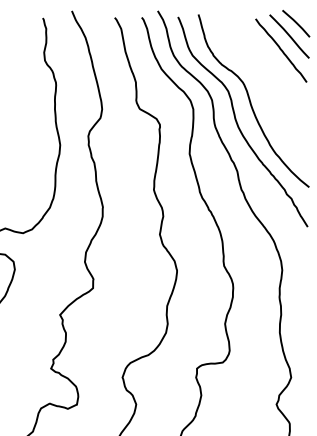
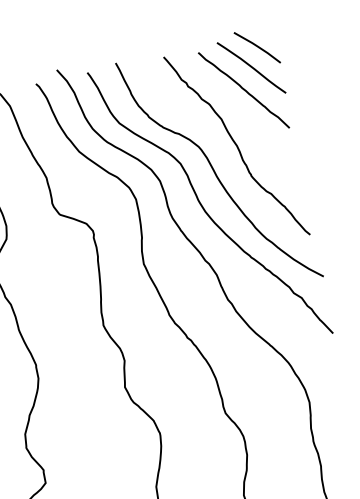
curve: (268, 86) -> (236, 145), added

